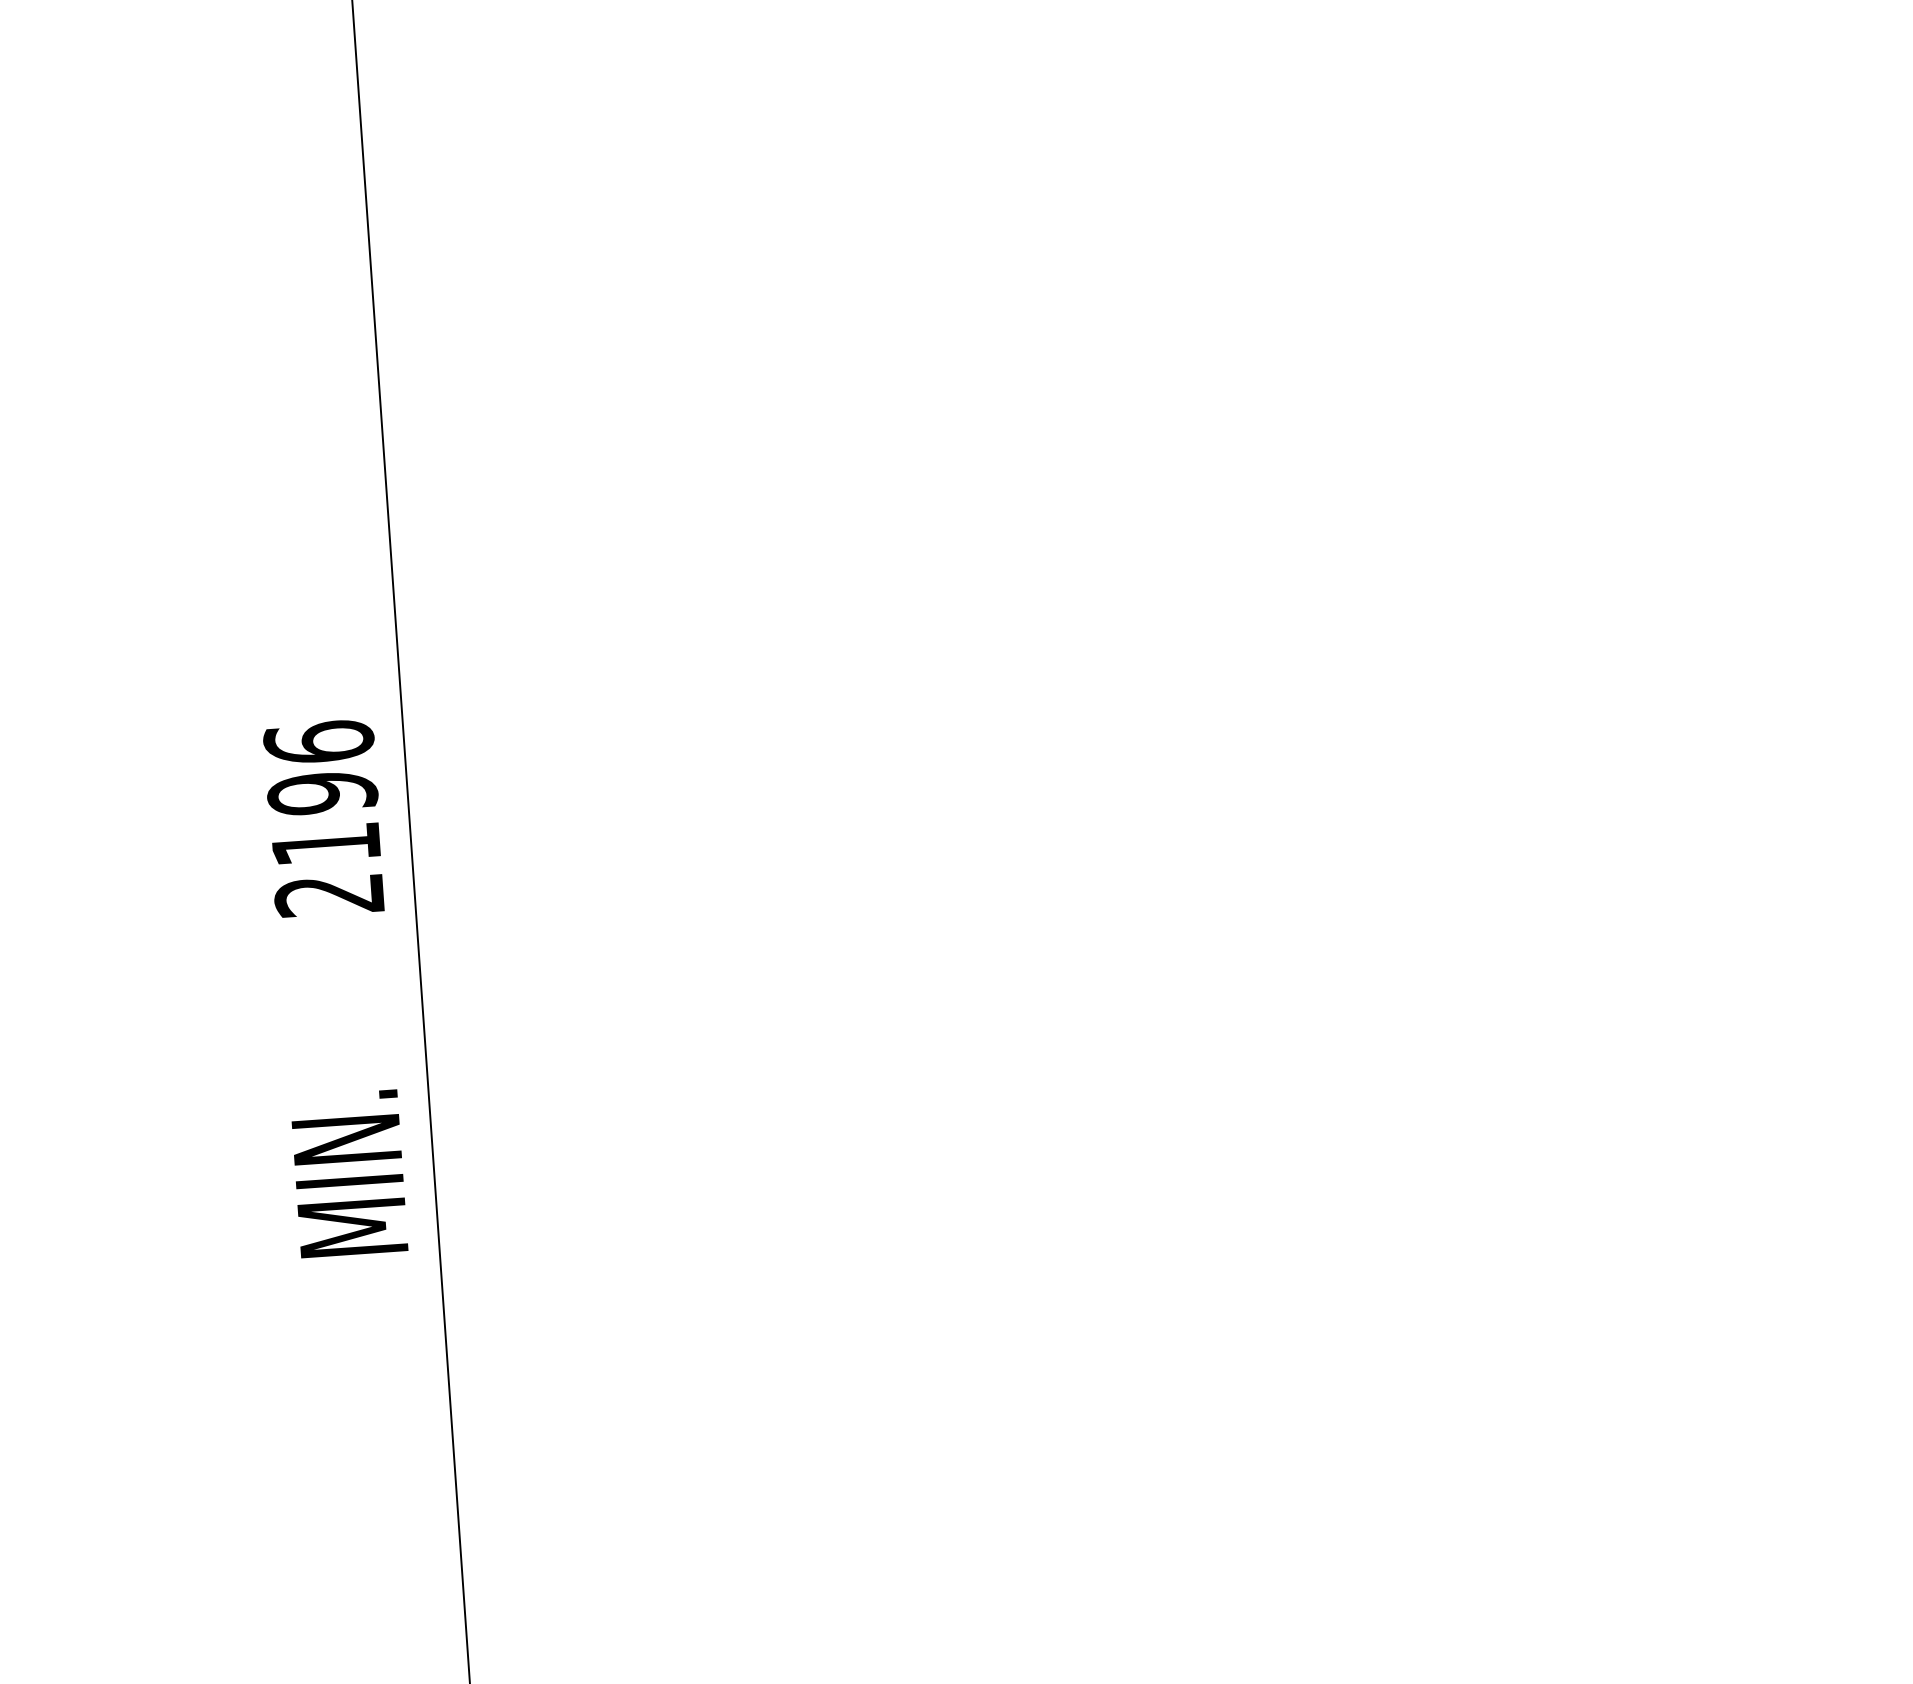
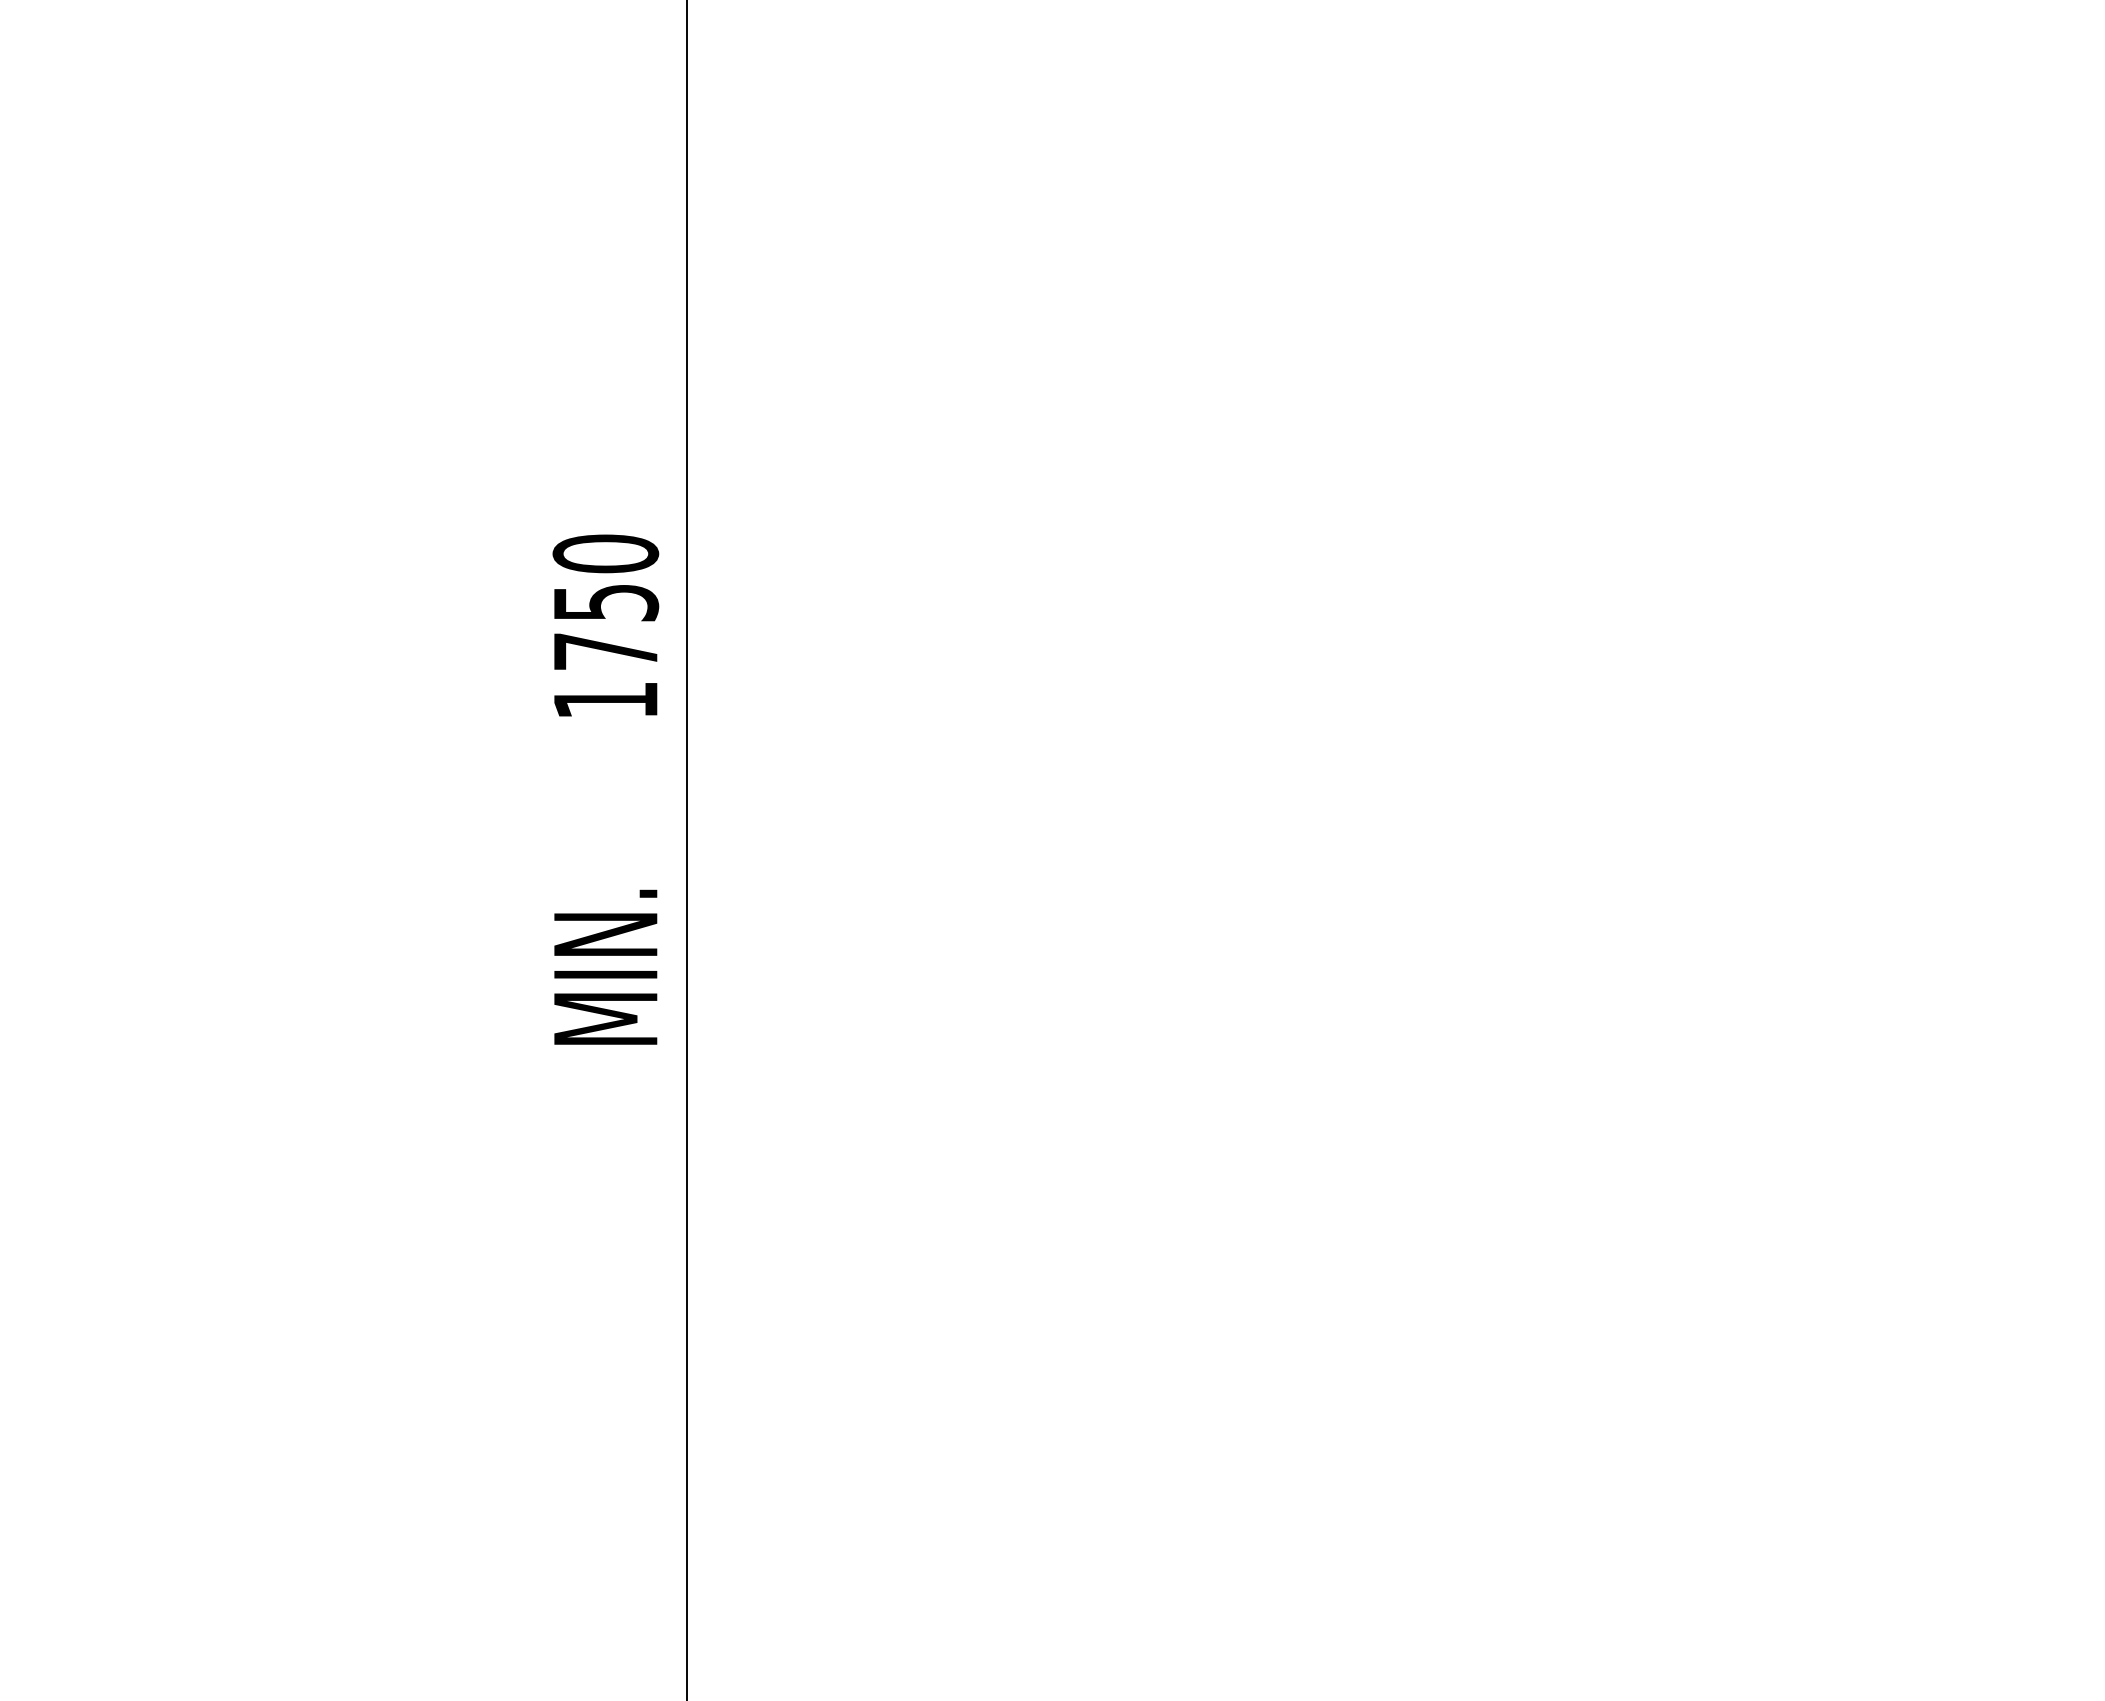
text: (324, 818) -> (605, 626), 2196 -> 1750

